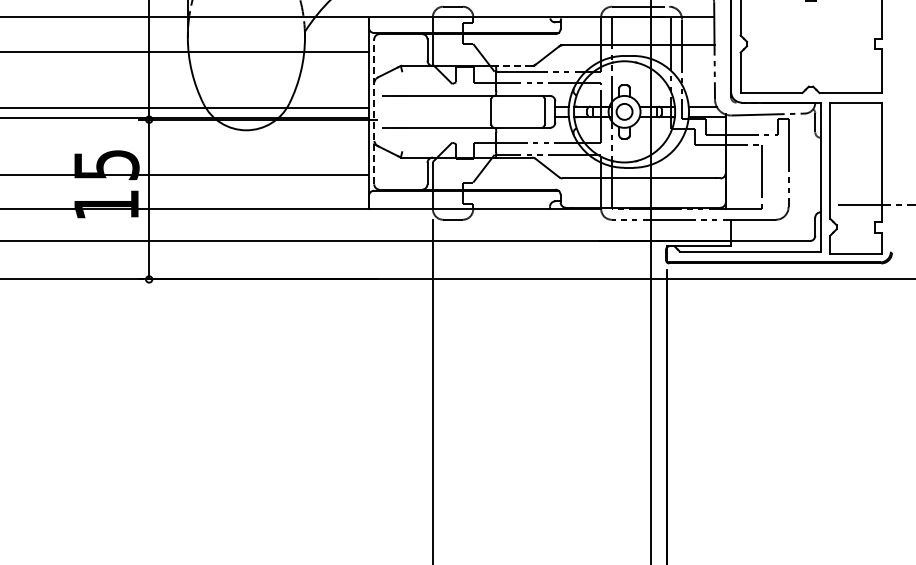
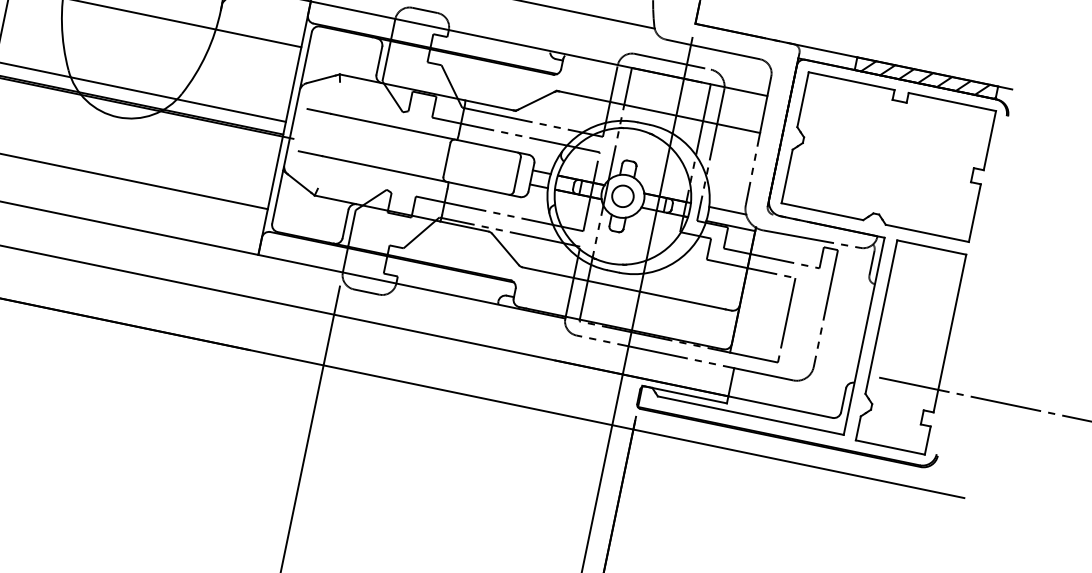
line: (513, 65) -> (488, 104), dashed -> solid
line: (374, 111) -> (292, 127), dashed -> solid

